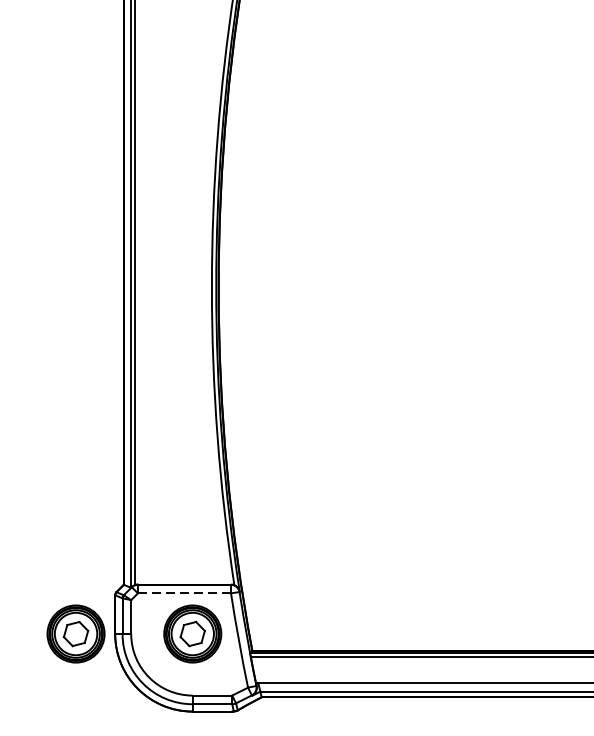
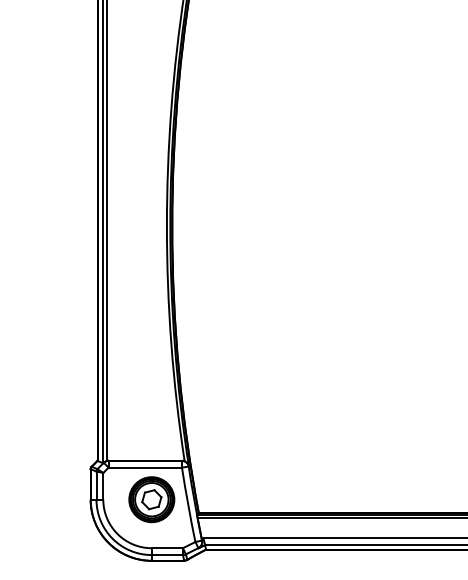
line: (184, 593) -> (145, 467), dashed -> solid
part: (75, 633) -> (59, 499), removed

